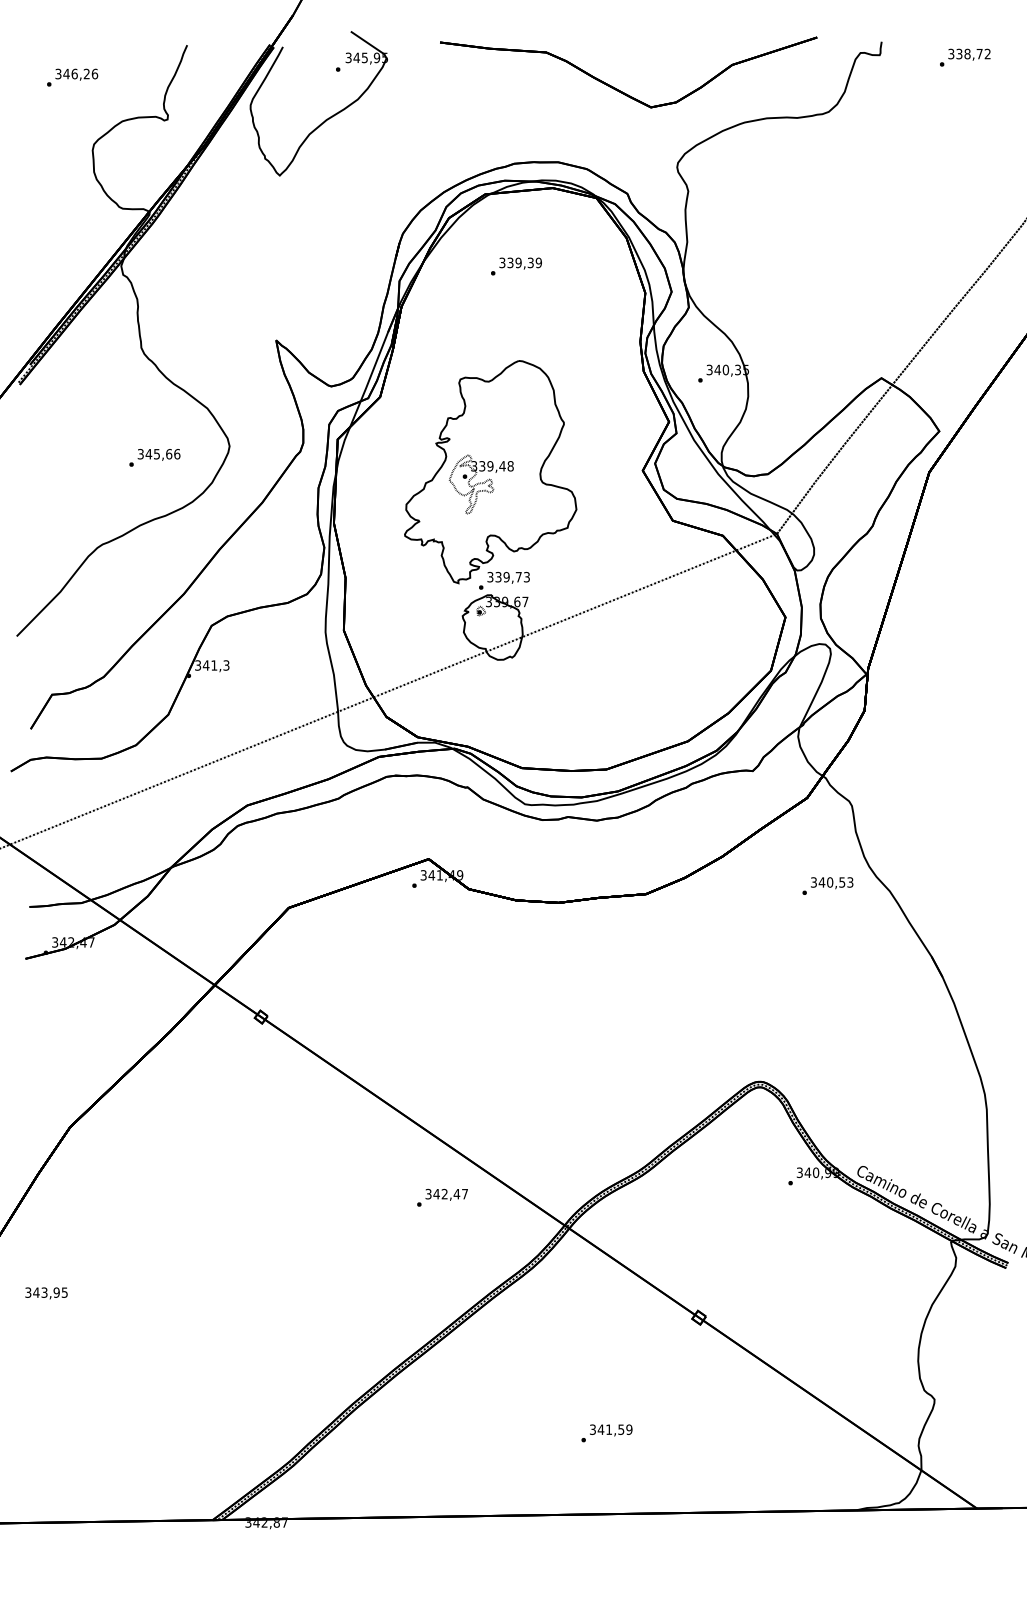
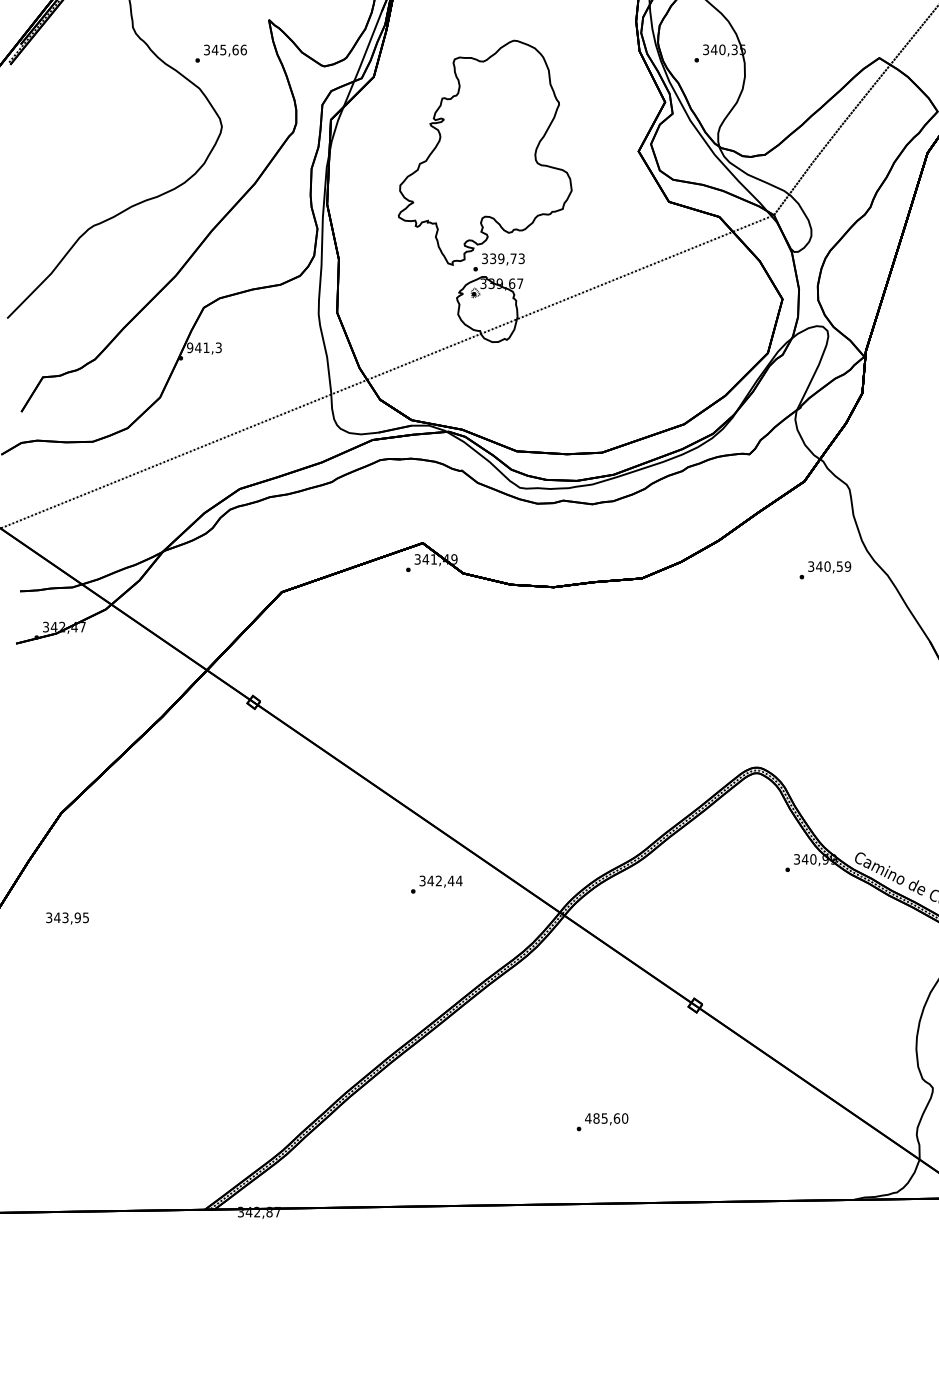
text: (154, 457) -> (220, 53), moved
part: (480, 484) -> (474, 165), removed
text: (198, 665) -> (190, 347), 341,3 -> 941,3
text: (850, 882) -> (848, 566), 340,53 -> 340,59
text: (464, 1194) -> (458, 881), 342,47 -> 342,44
text: (46, 1293) -> (67, 918), moved
text: (610, 1429) -> (606, 1118), 341,59 -> 485,60

